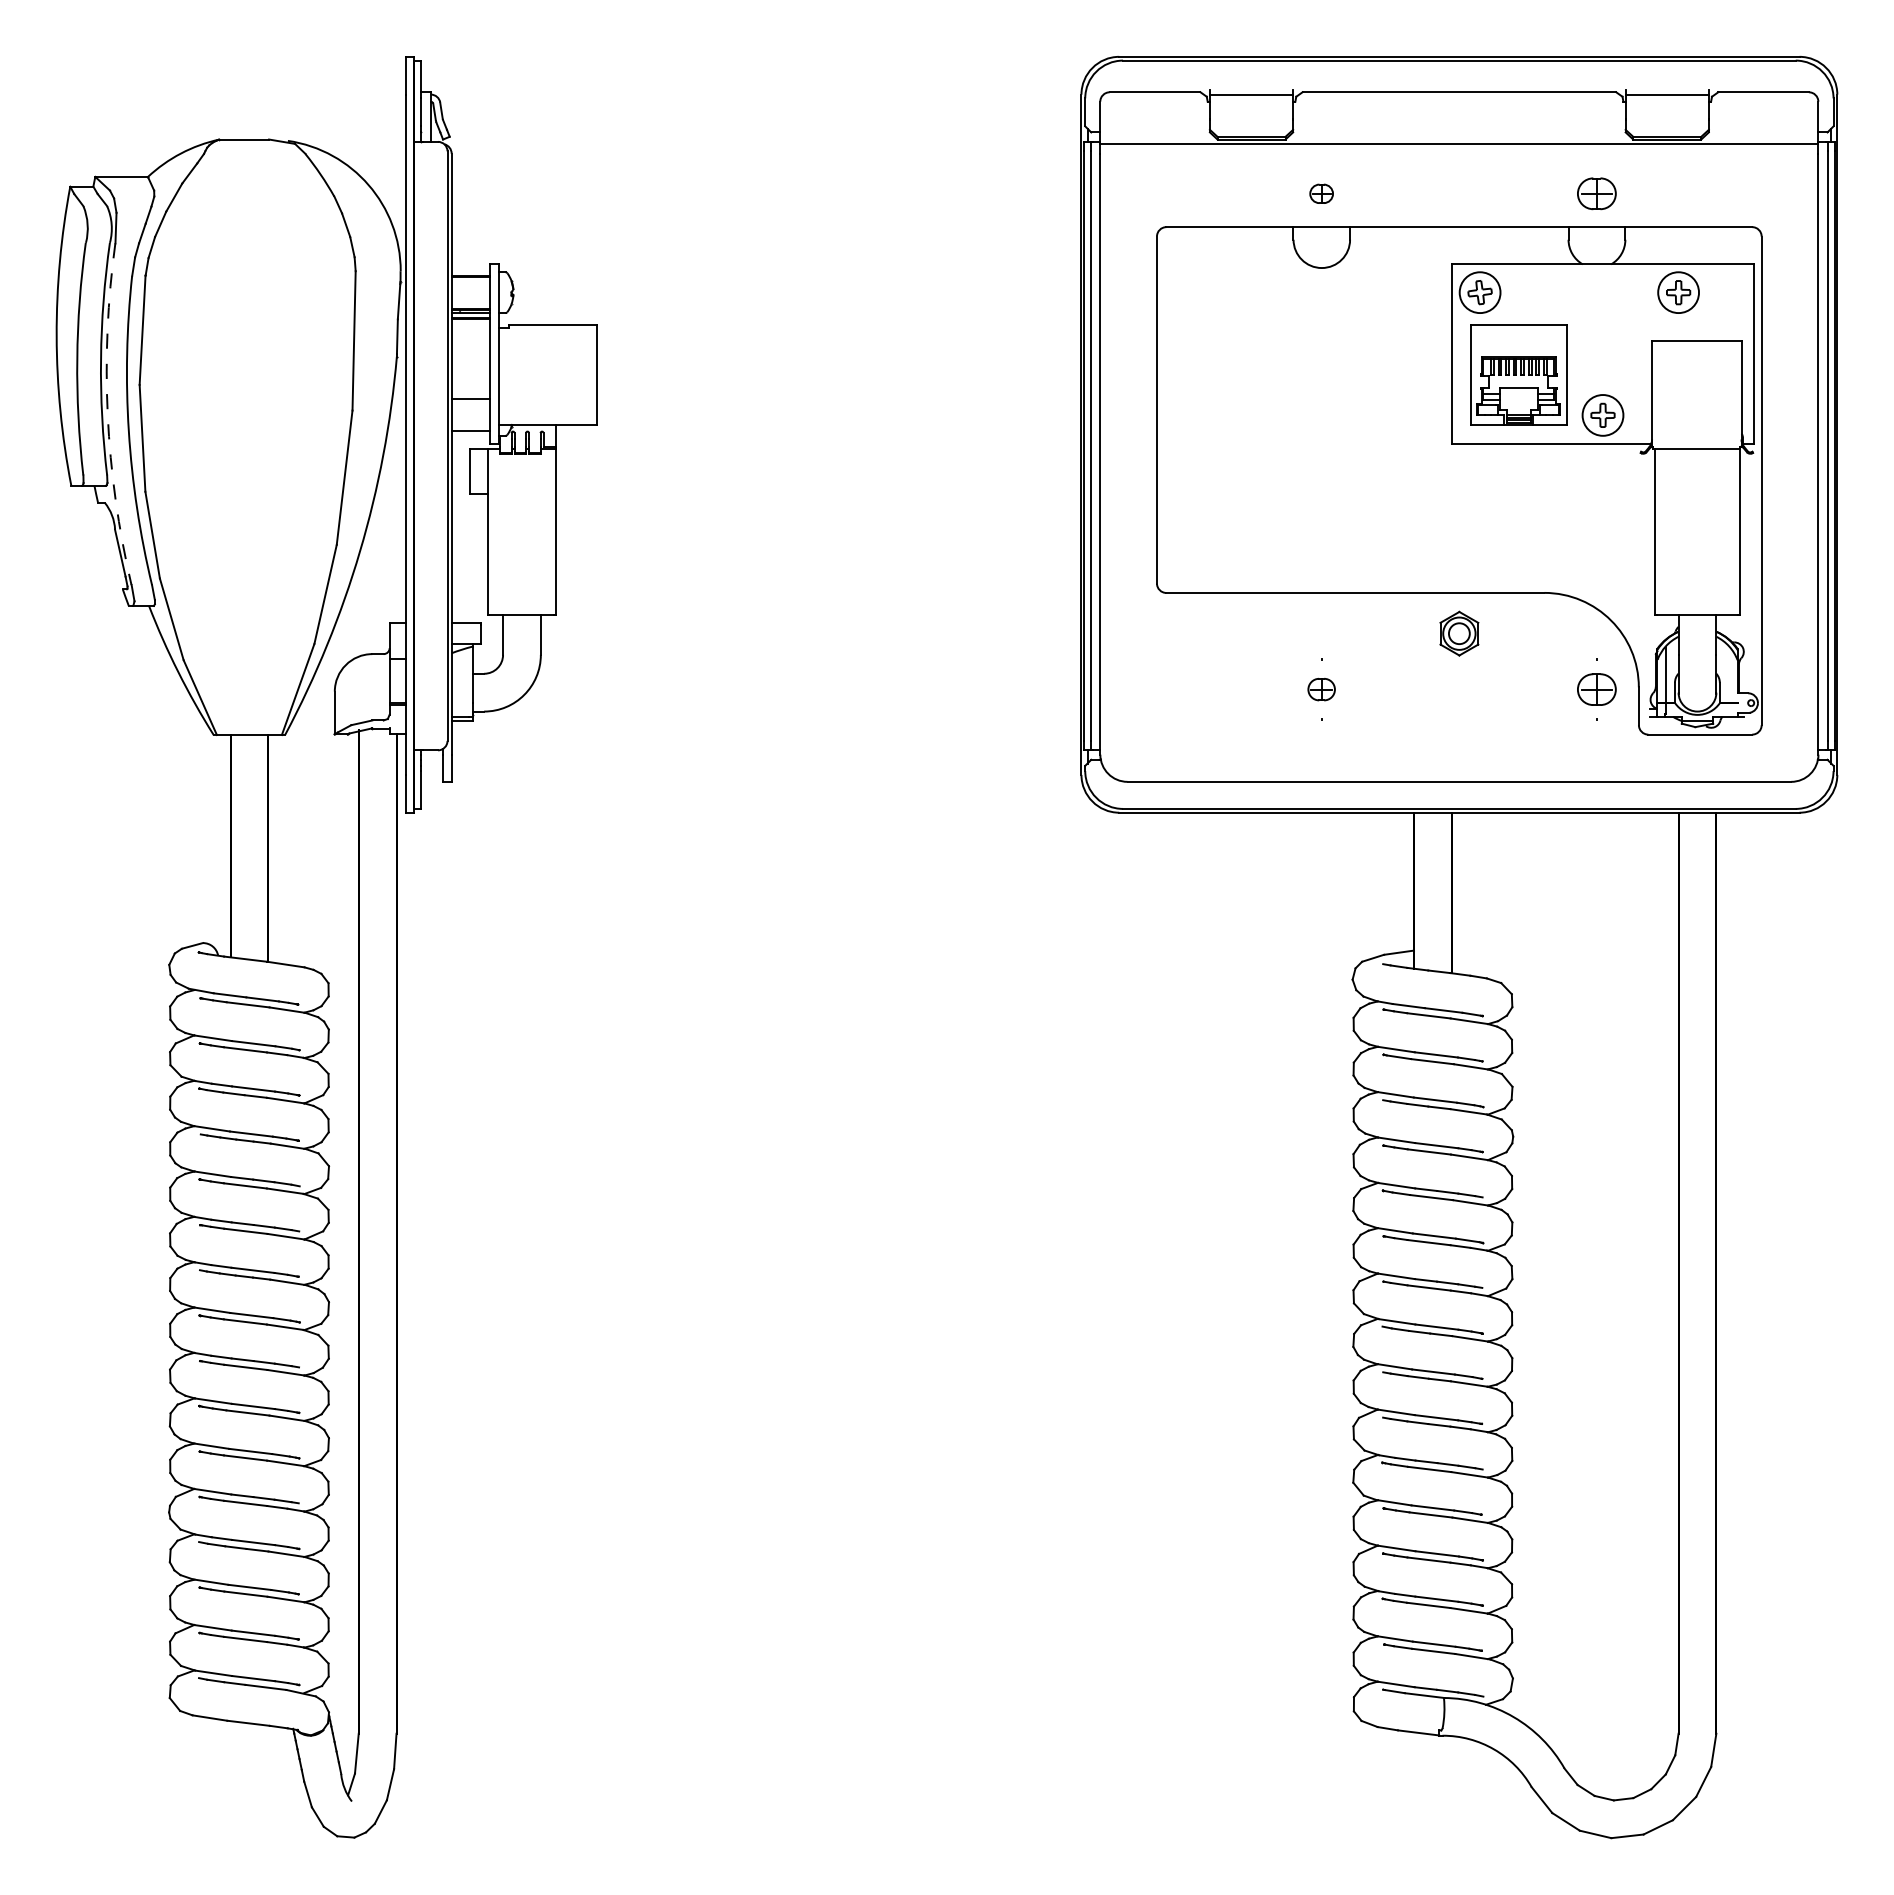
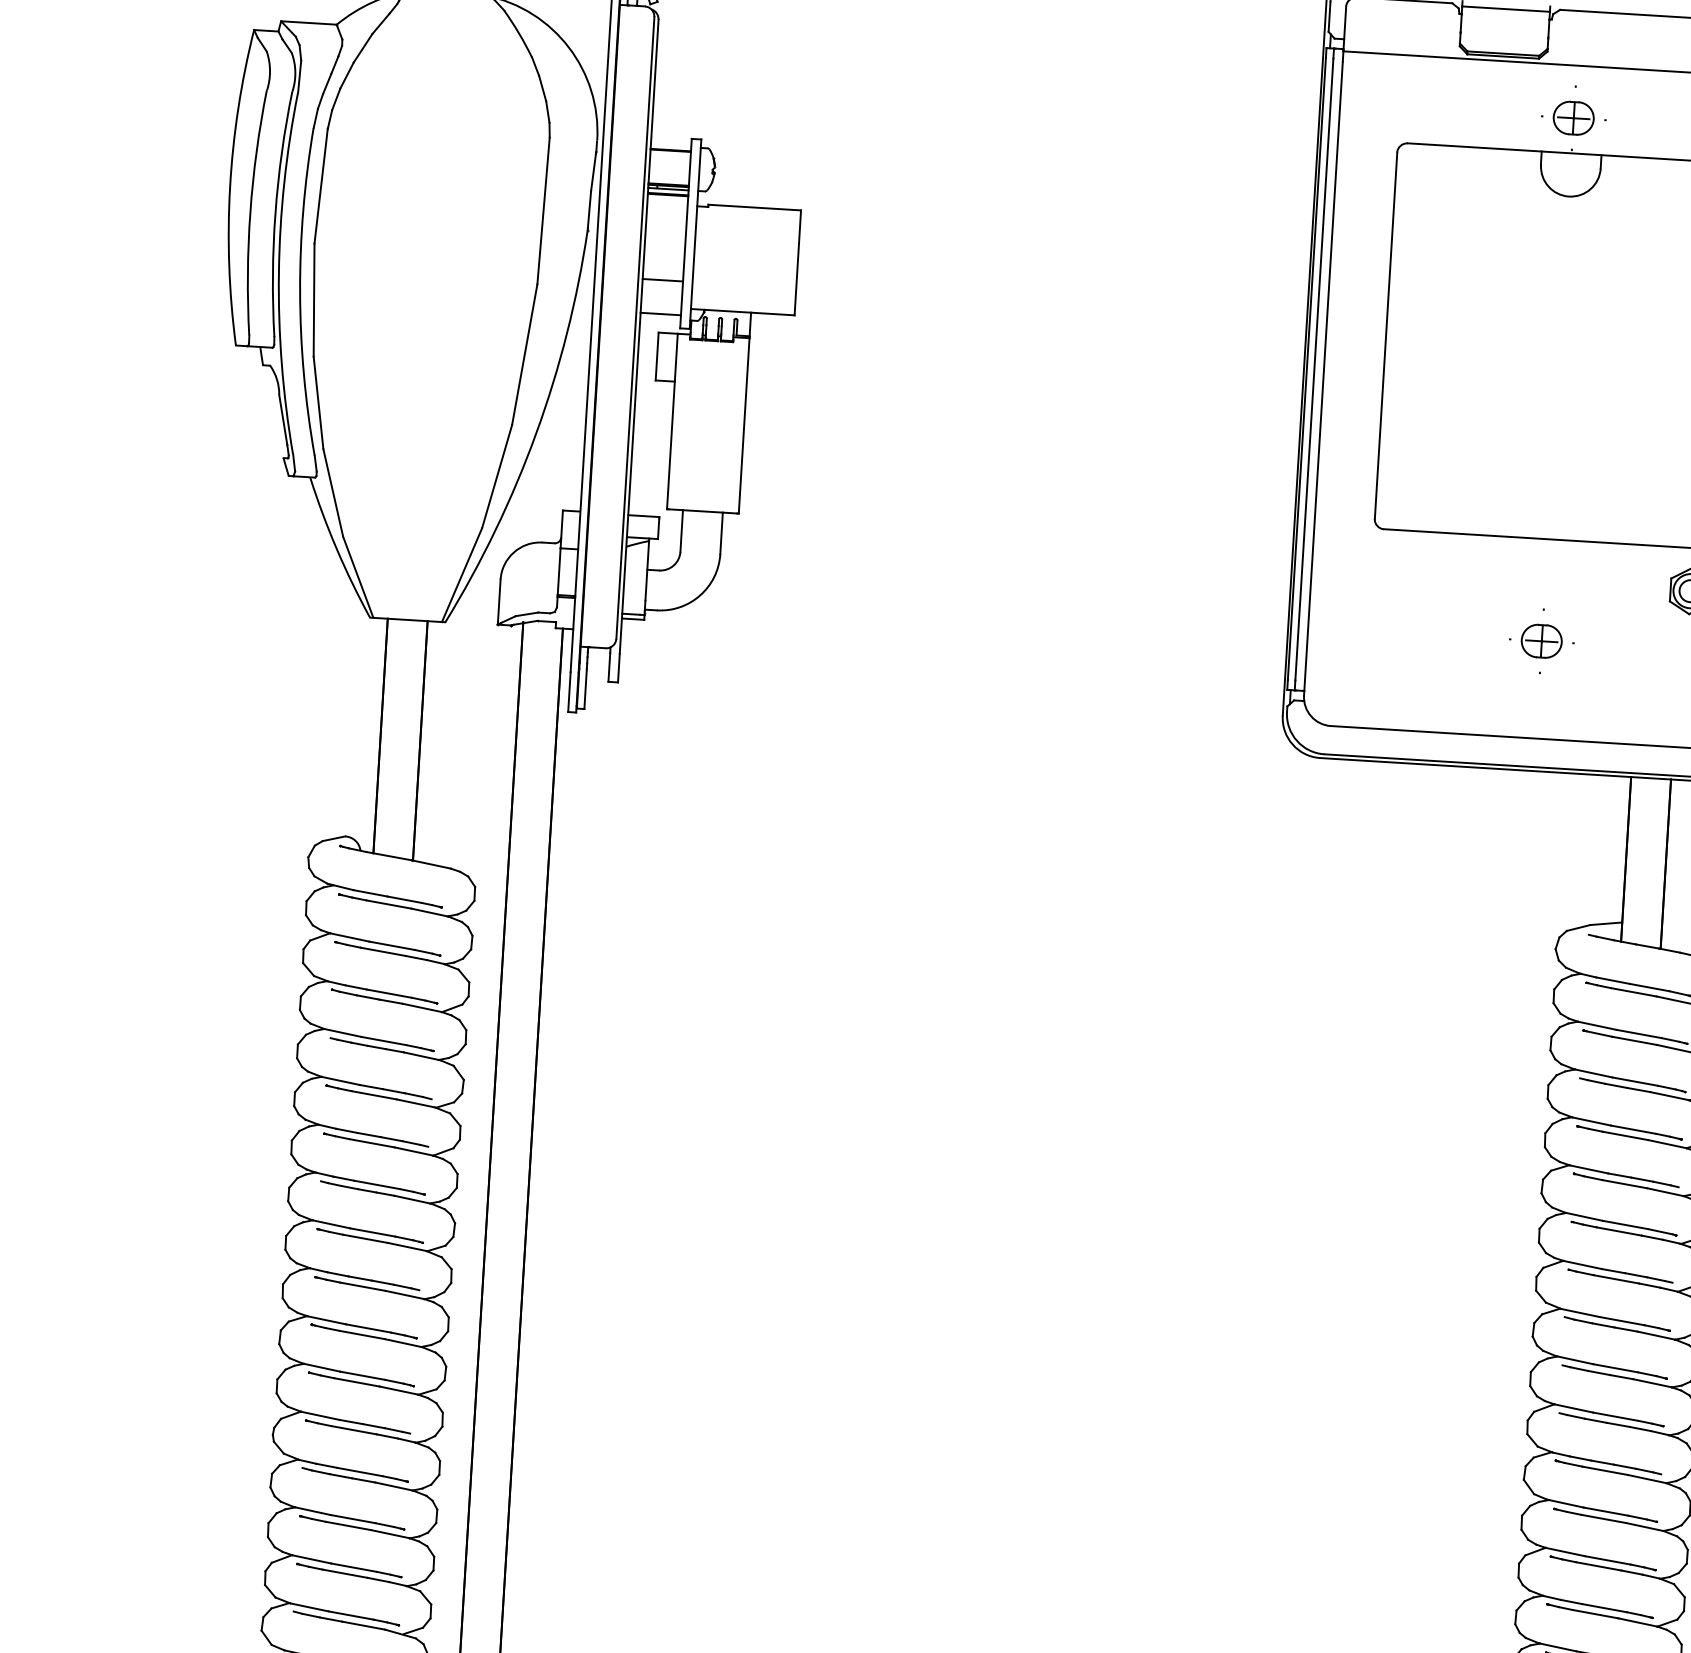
part: (1321, 193) -> (1573, 117), size x1.67
arc: (107, 414) -> (278, 272), dashed -> solid
part: (1321, 689) -> (1541, 641), size x1.43

